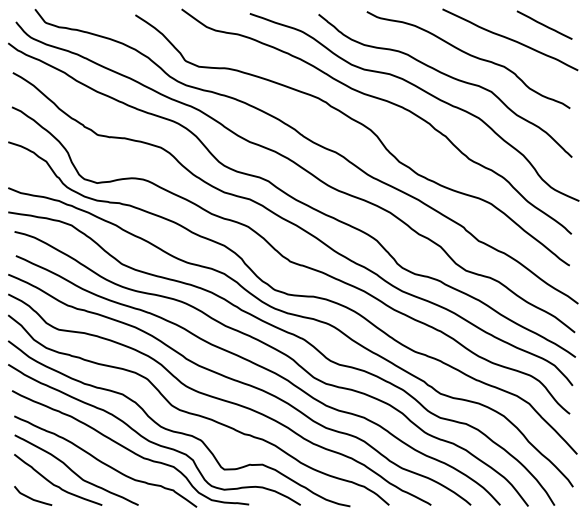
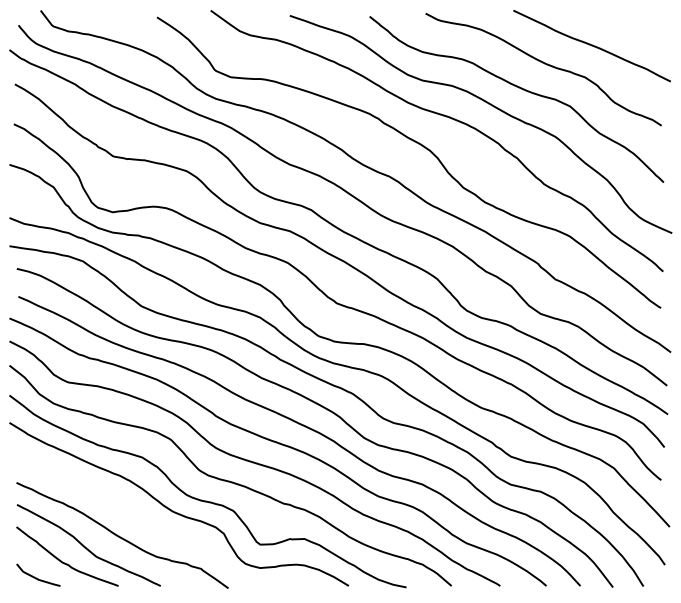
line: (544, 24) -> (631, 28), removed
curve: (130, 449) -> (151, 521), removed

